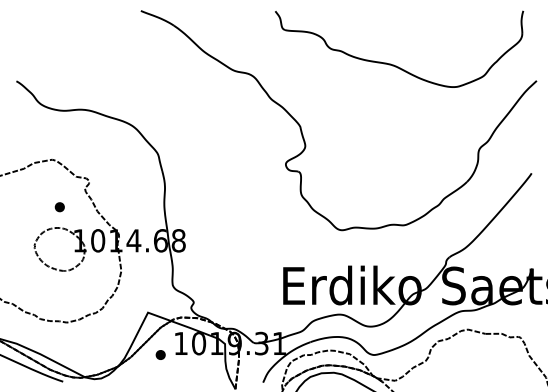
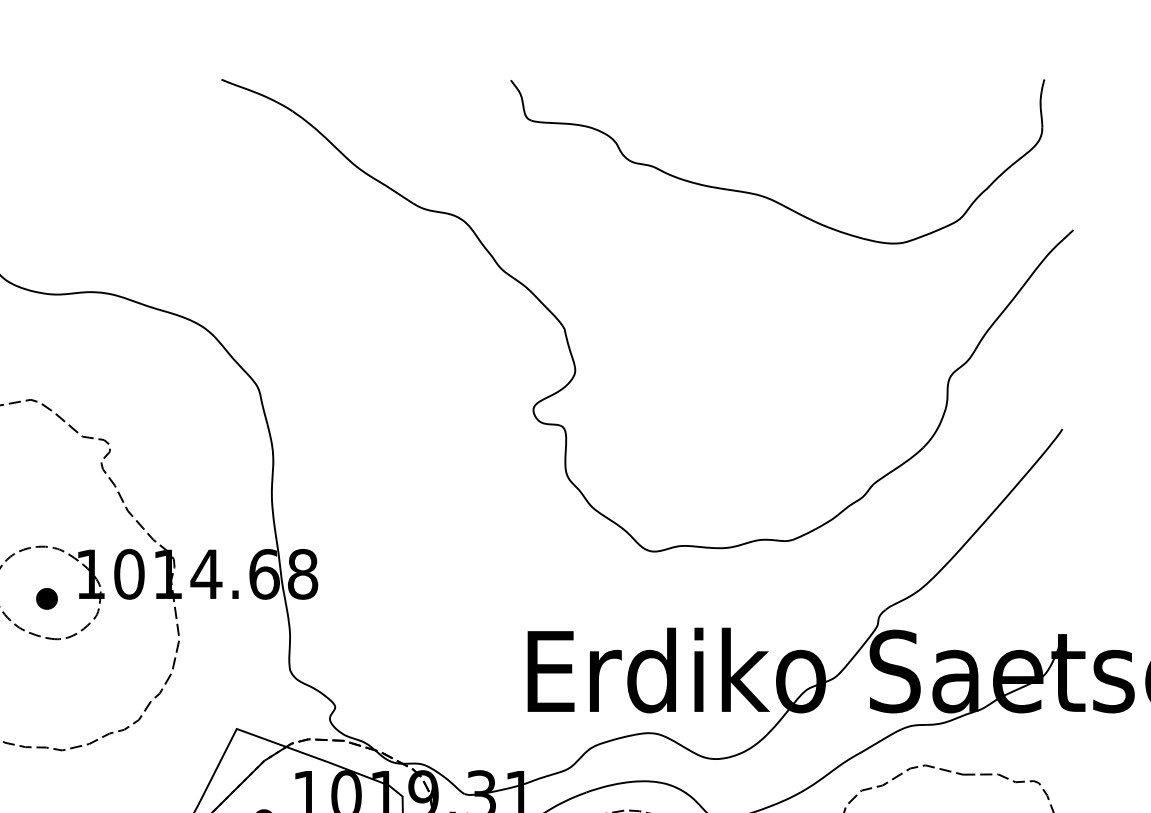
part: (59, 207) -> (46, 599), moved

